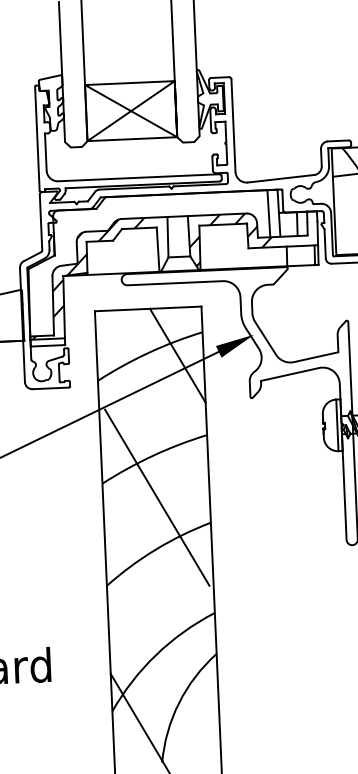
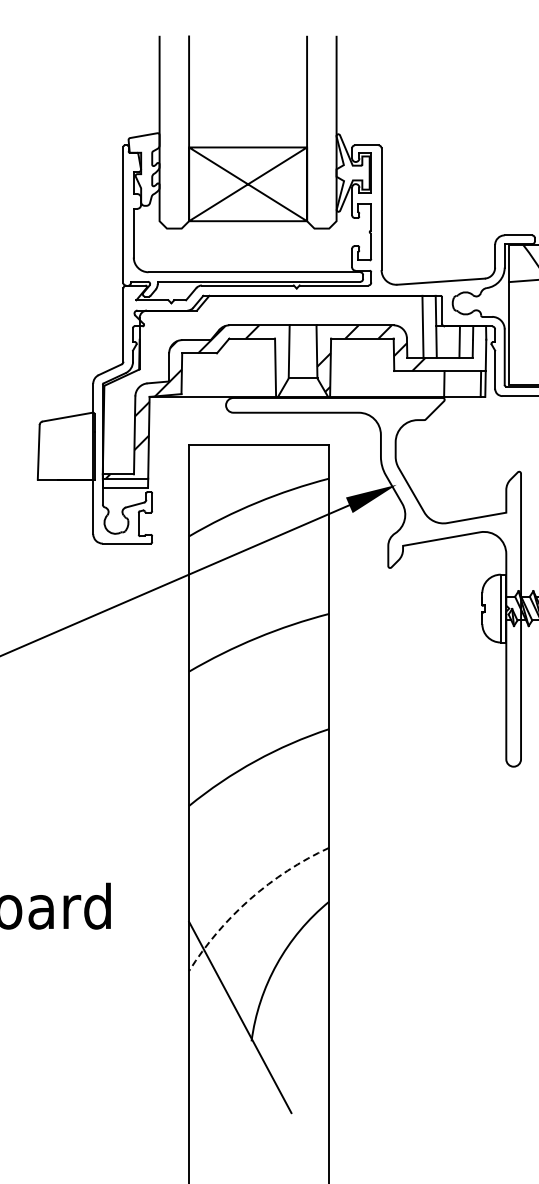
line: (177, 355) -> (295, 507), removed
line: (156, 497) -> (259, 692), removed
arc: (156, 654) -> (250, 899), solid -> dashed

